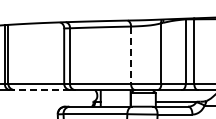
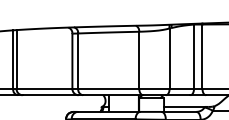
line: (131, 55) -> (139, 60), dashed -> solid
line: (42, 90) -> (50, 95), dashed -> solid

